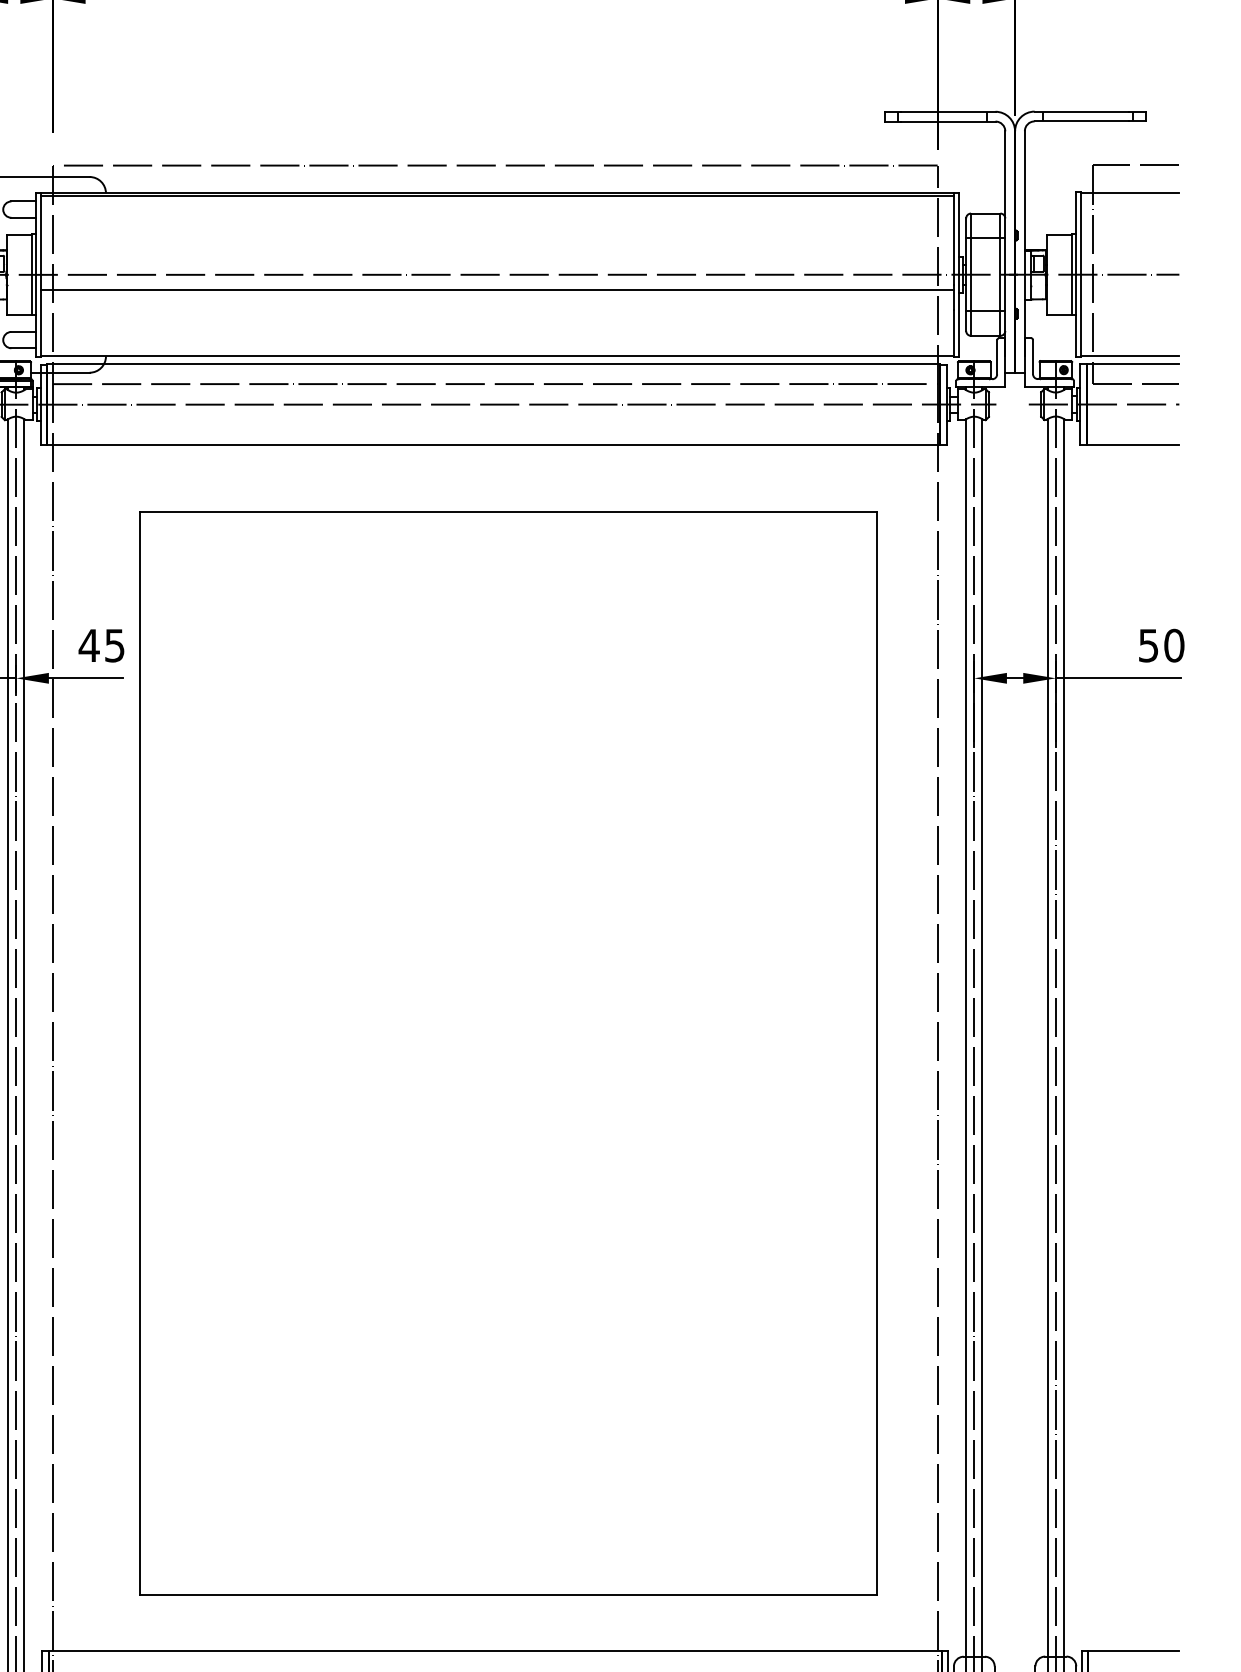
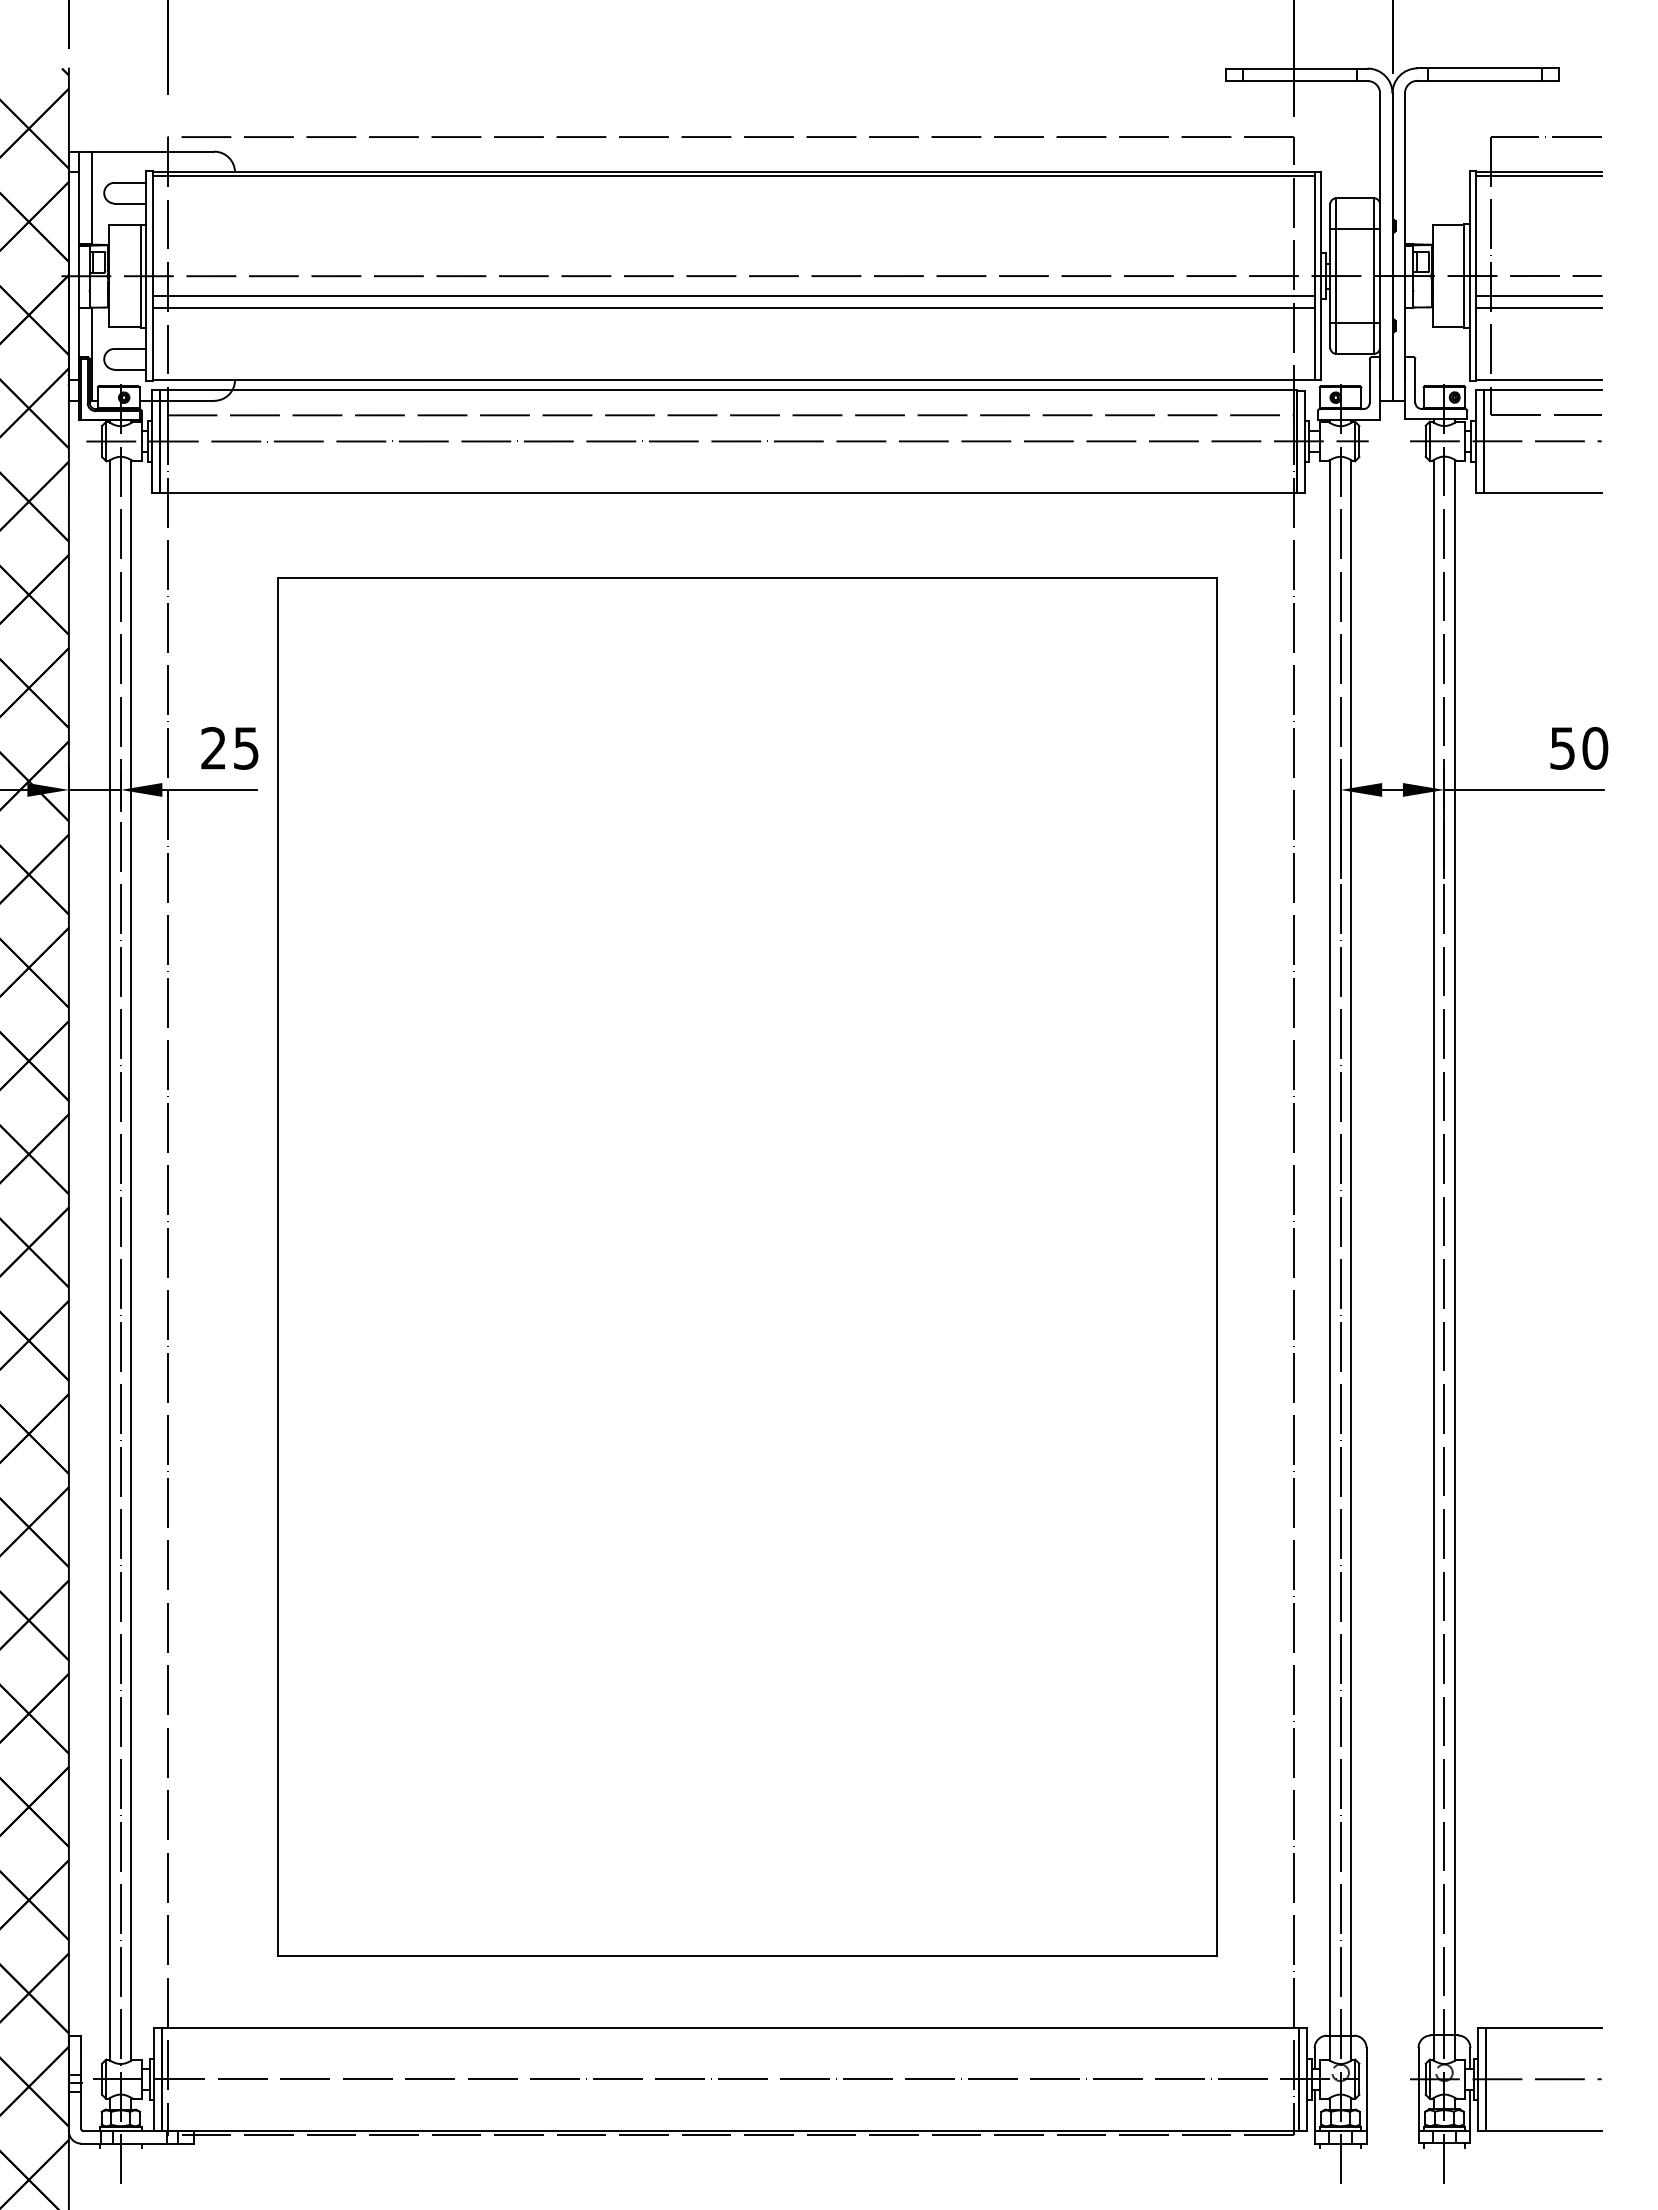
line: (1129, 196) -> (1538, 176), added
line: (1129, 289) -> (1538, 295), added
line: (1129, 299) -> (1538, 307), added
line: (497, 300) -> (733, 308), added
text: (89, 645) -> (213, 748), 45 -> 25

